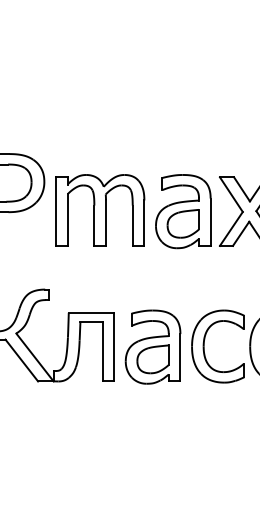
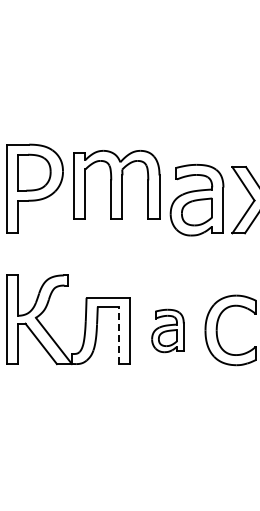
part: (99, 209) -> (116, 184), moved
part: (152, 346) -> (167, 330), size x0.6
line: (102, 351) -> (119, 335), solid -> dashed

